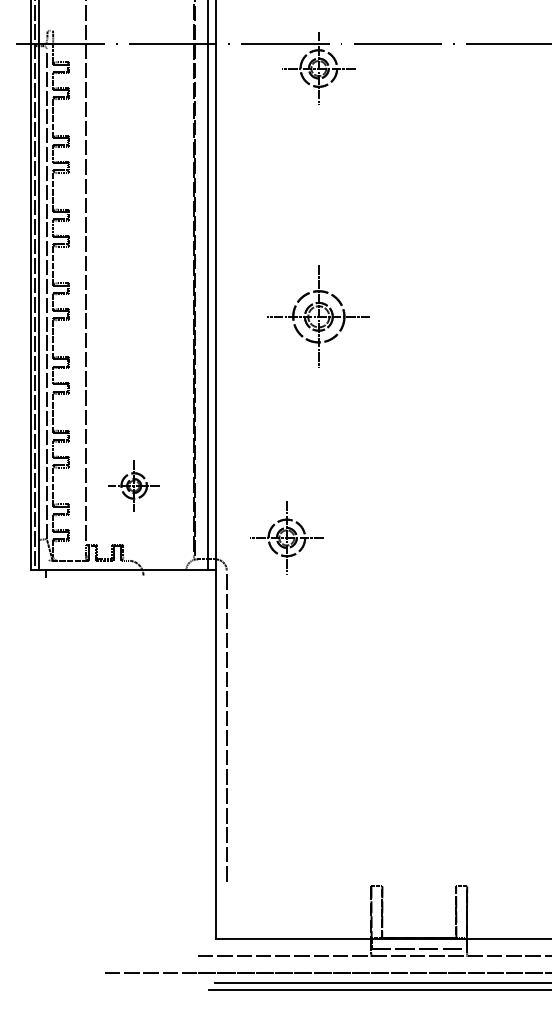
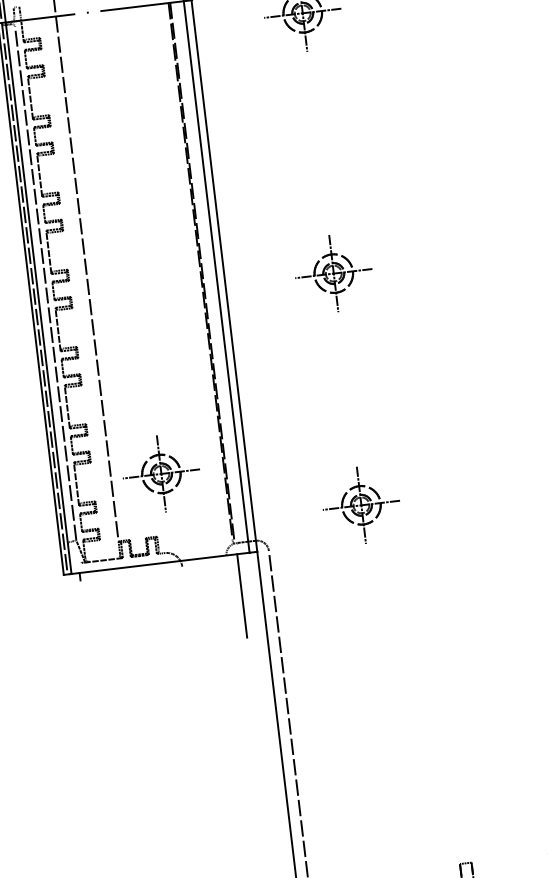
part: (318, 316) -> (333, 273), size x0.71
part: (133, 485) -> (160, 473), size x1.43
part: (286, 537) -> (360, 504), moved
line: (196, 609) -> (242, 595), added

